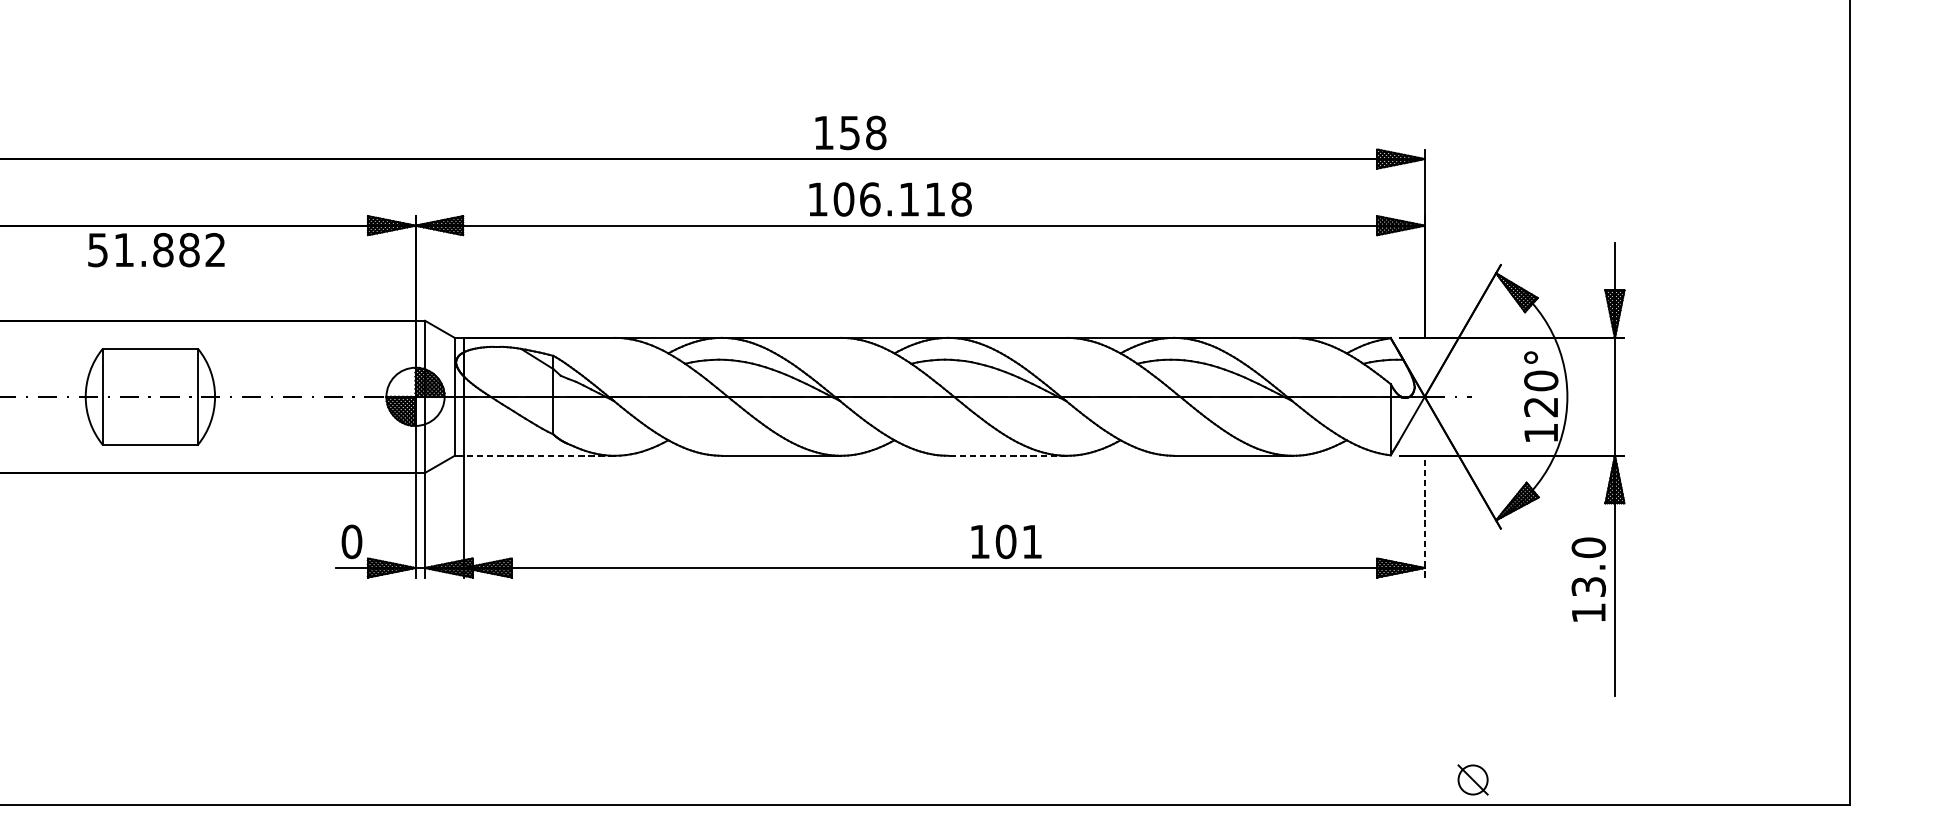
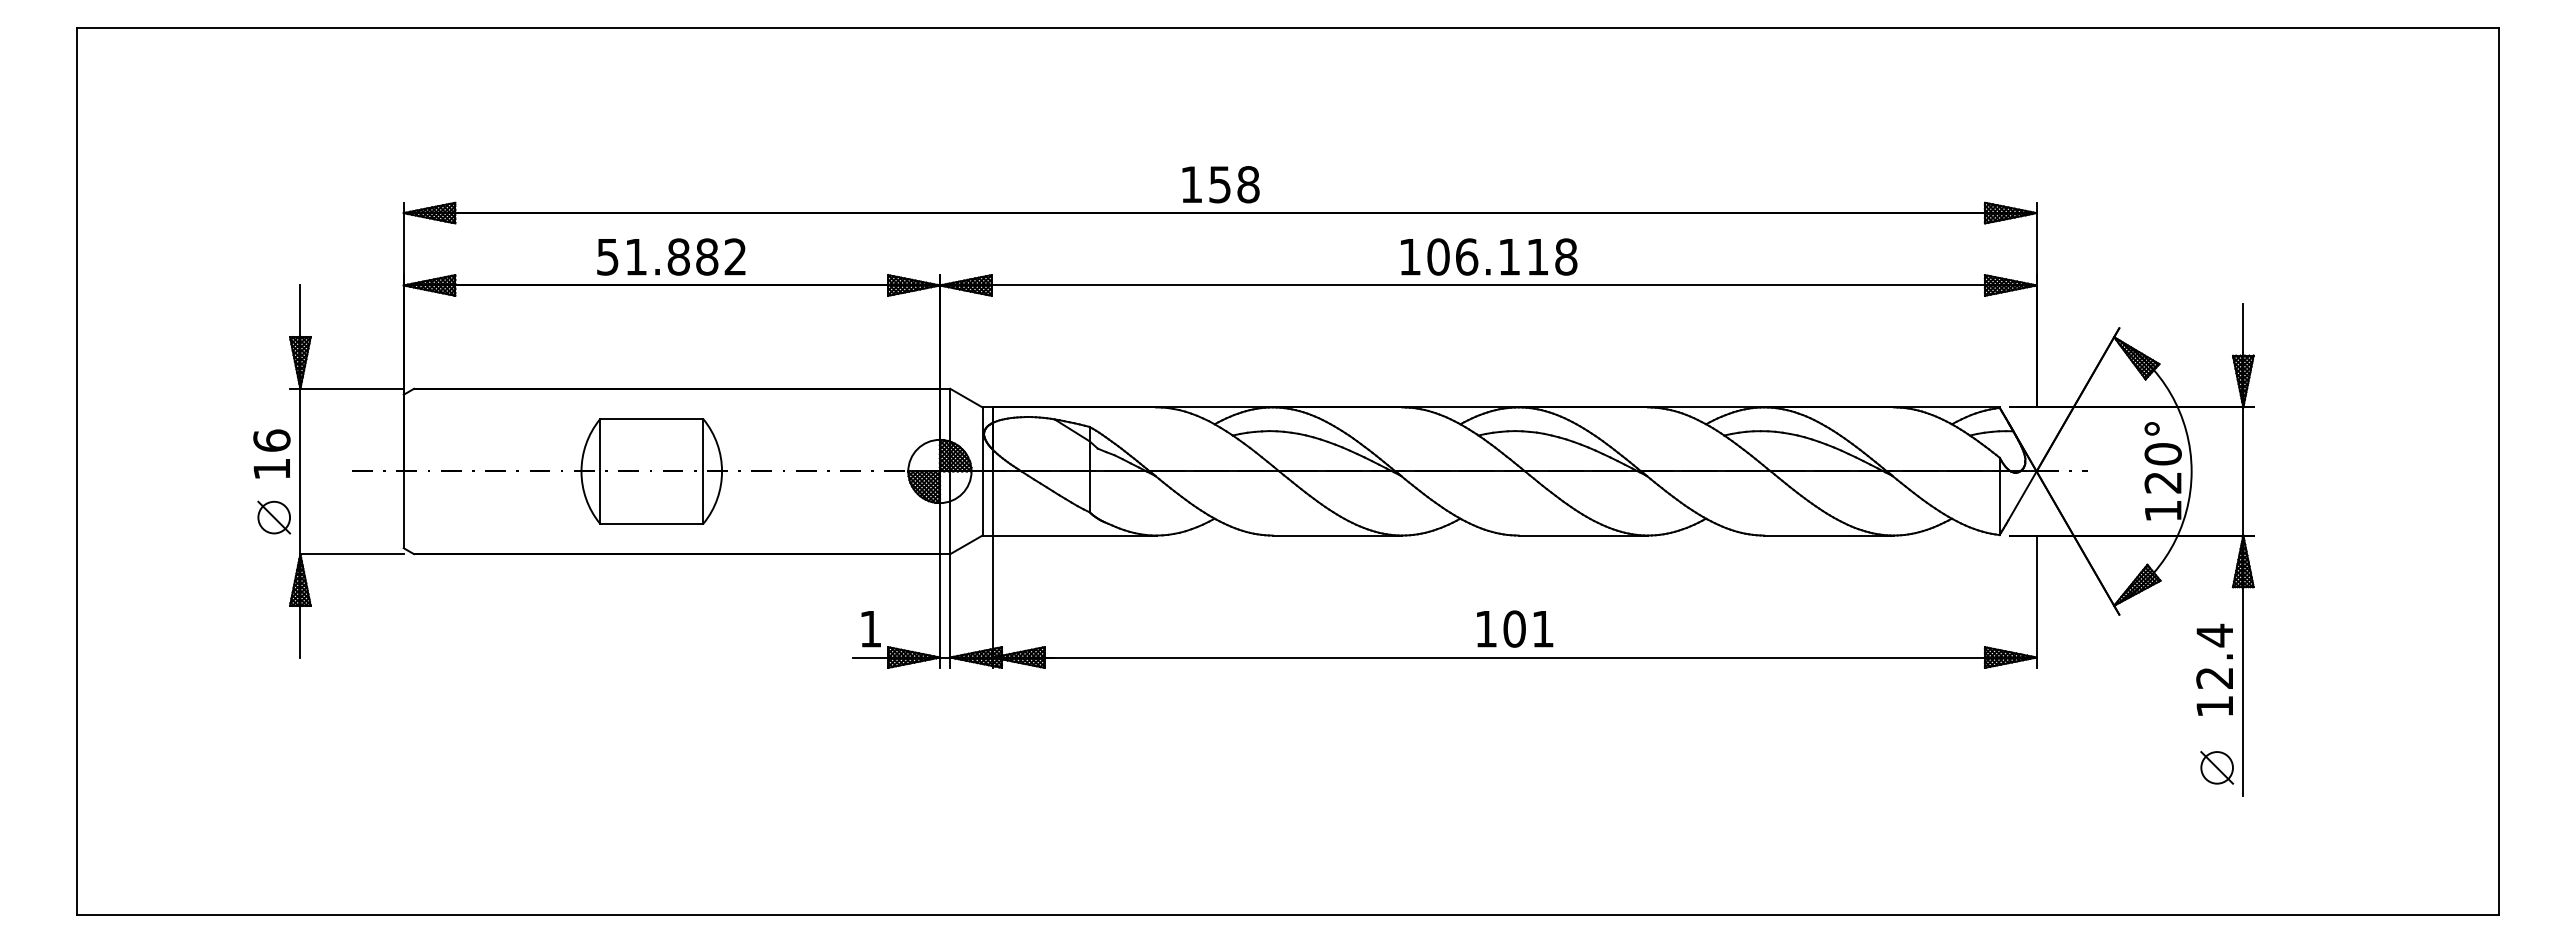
text: (850, 132) -> (1220, 184), moved
text: (890, 199) -> (1489, 256), moved
text: (156, 249) -> (671, 256), moved
line: (539, 455) -> (1074, 535), dashed -> solid
line: (1007, 455) -> (1583, 535), dashed -> solid
line: (1424, 516) -> (2036, 601), dashed -> solid
text: (351, 541) -> (870, 628), 0 -> 1
text: (1006, 541) -> (1515, 628), moved
text: (1588, 566) -> (2214, 655), 13.0 -> 12.4
part: (1473, 779) -> (2217, 767), moved

